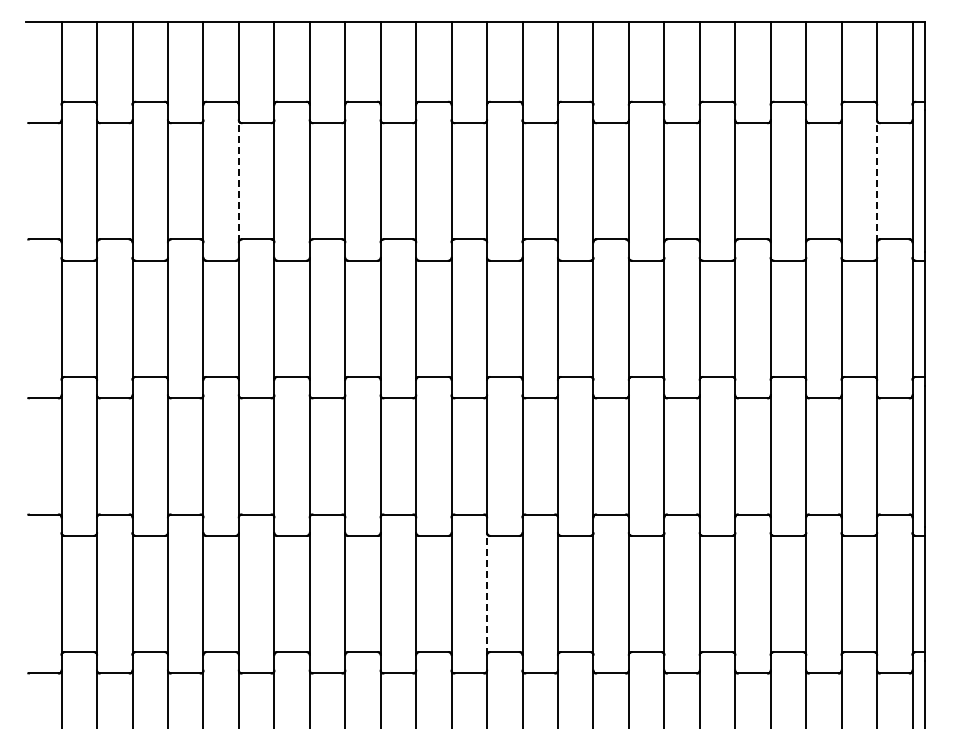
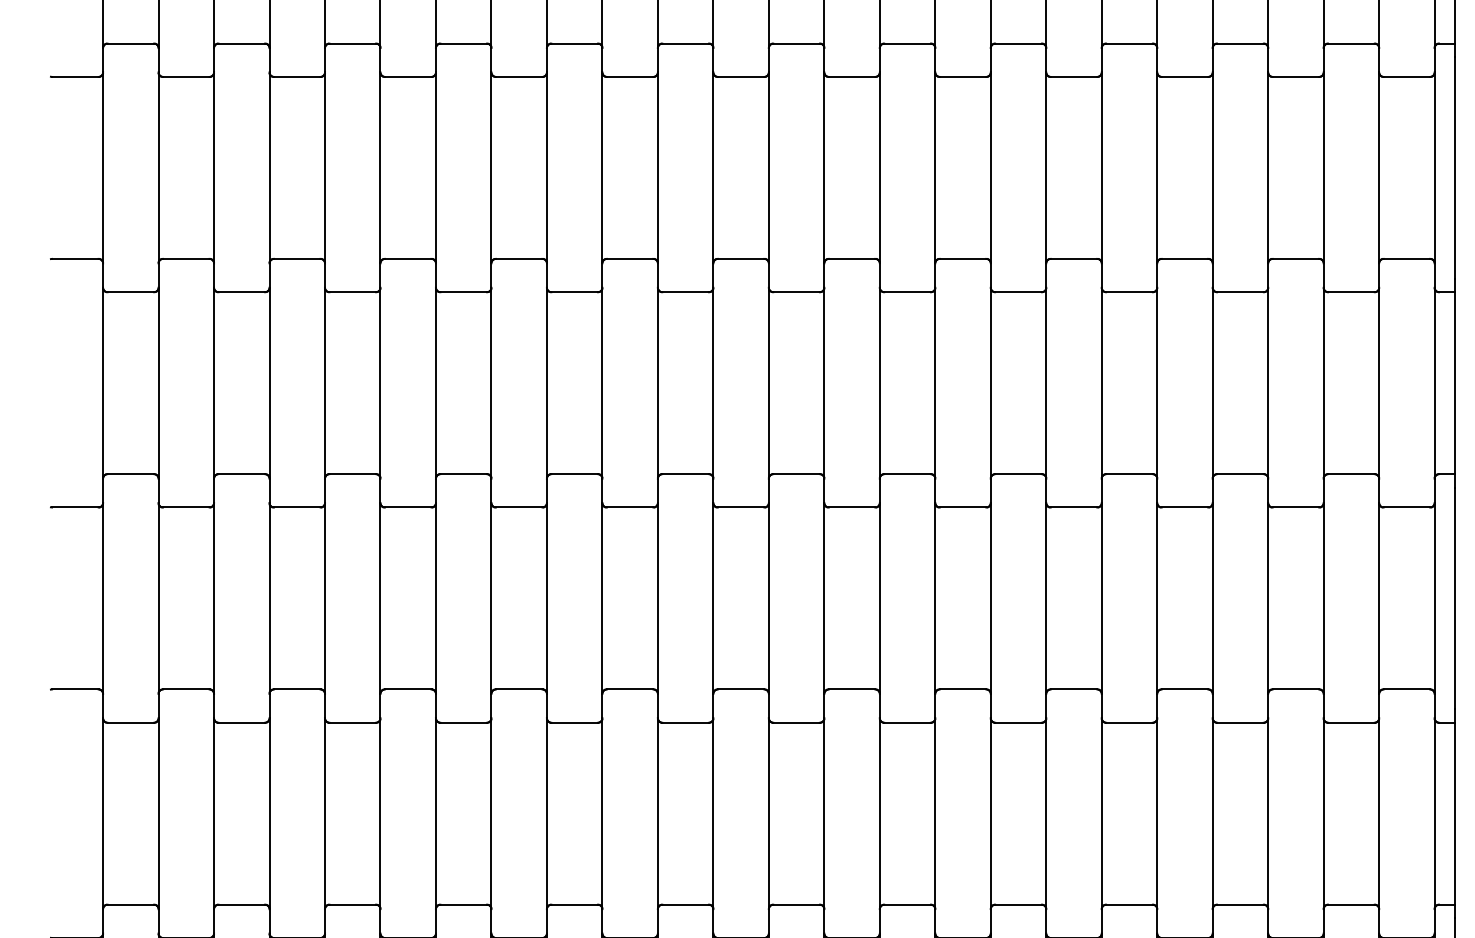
line: (238, 181) -> (379, 168), dashed -> solid
line: (877, 181) -> (1379, 168), dashed -> solid
line: (487, 594) -> (769, 814), dashed -> solid

